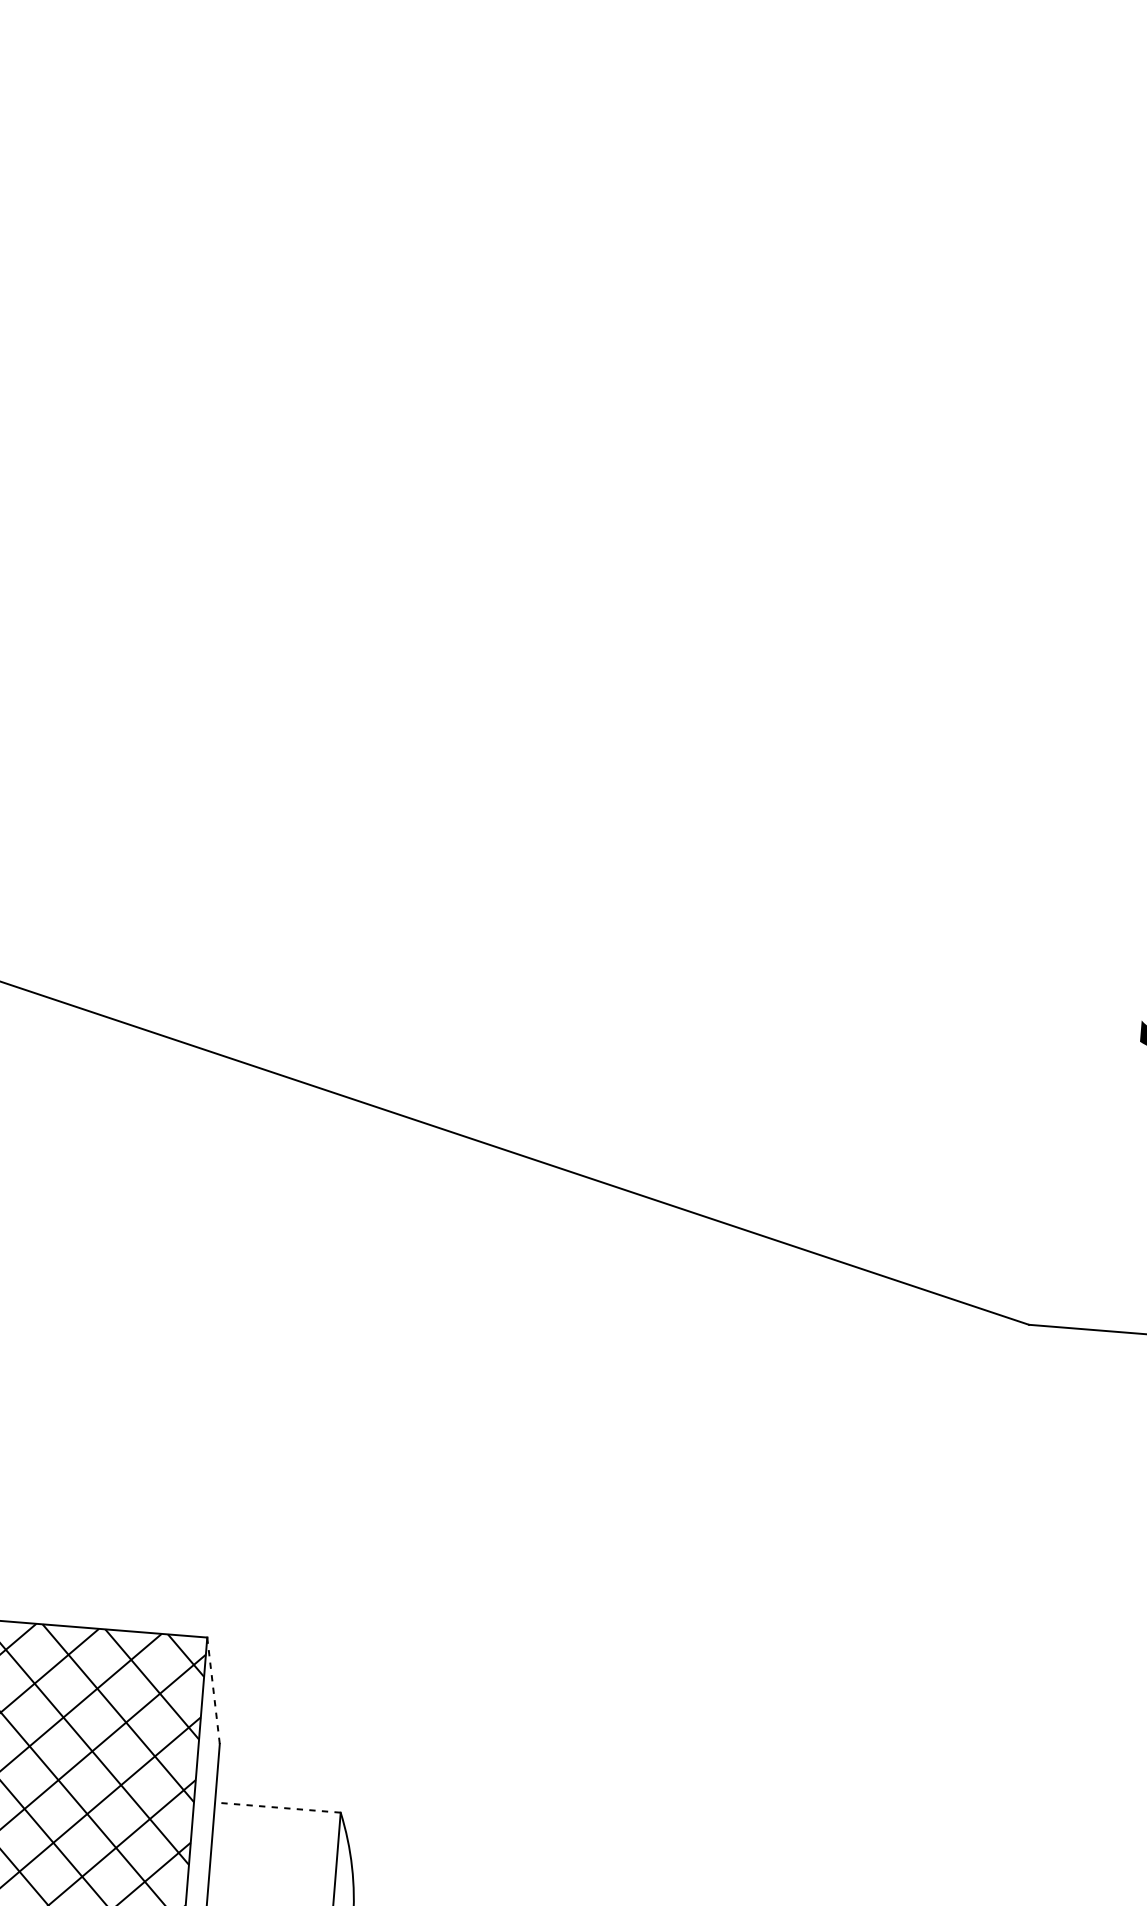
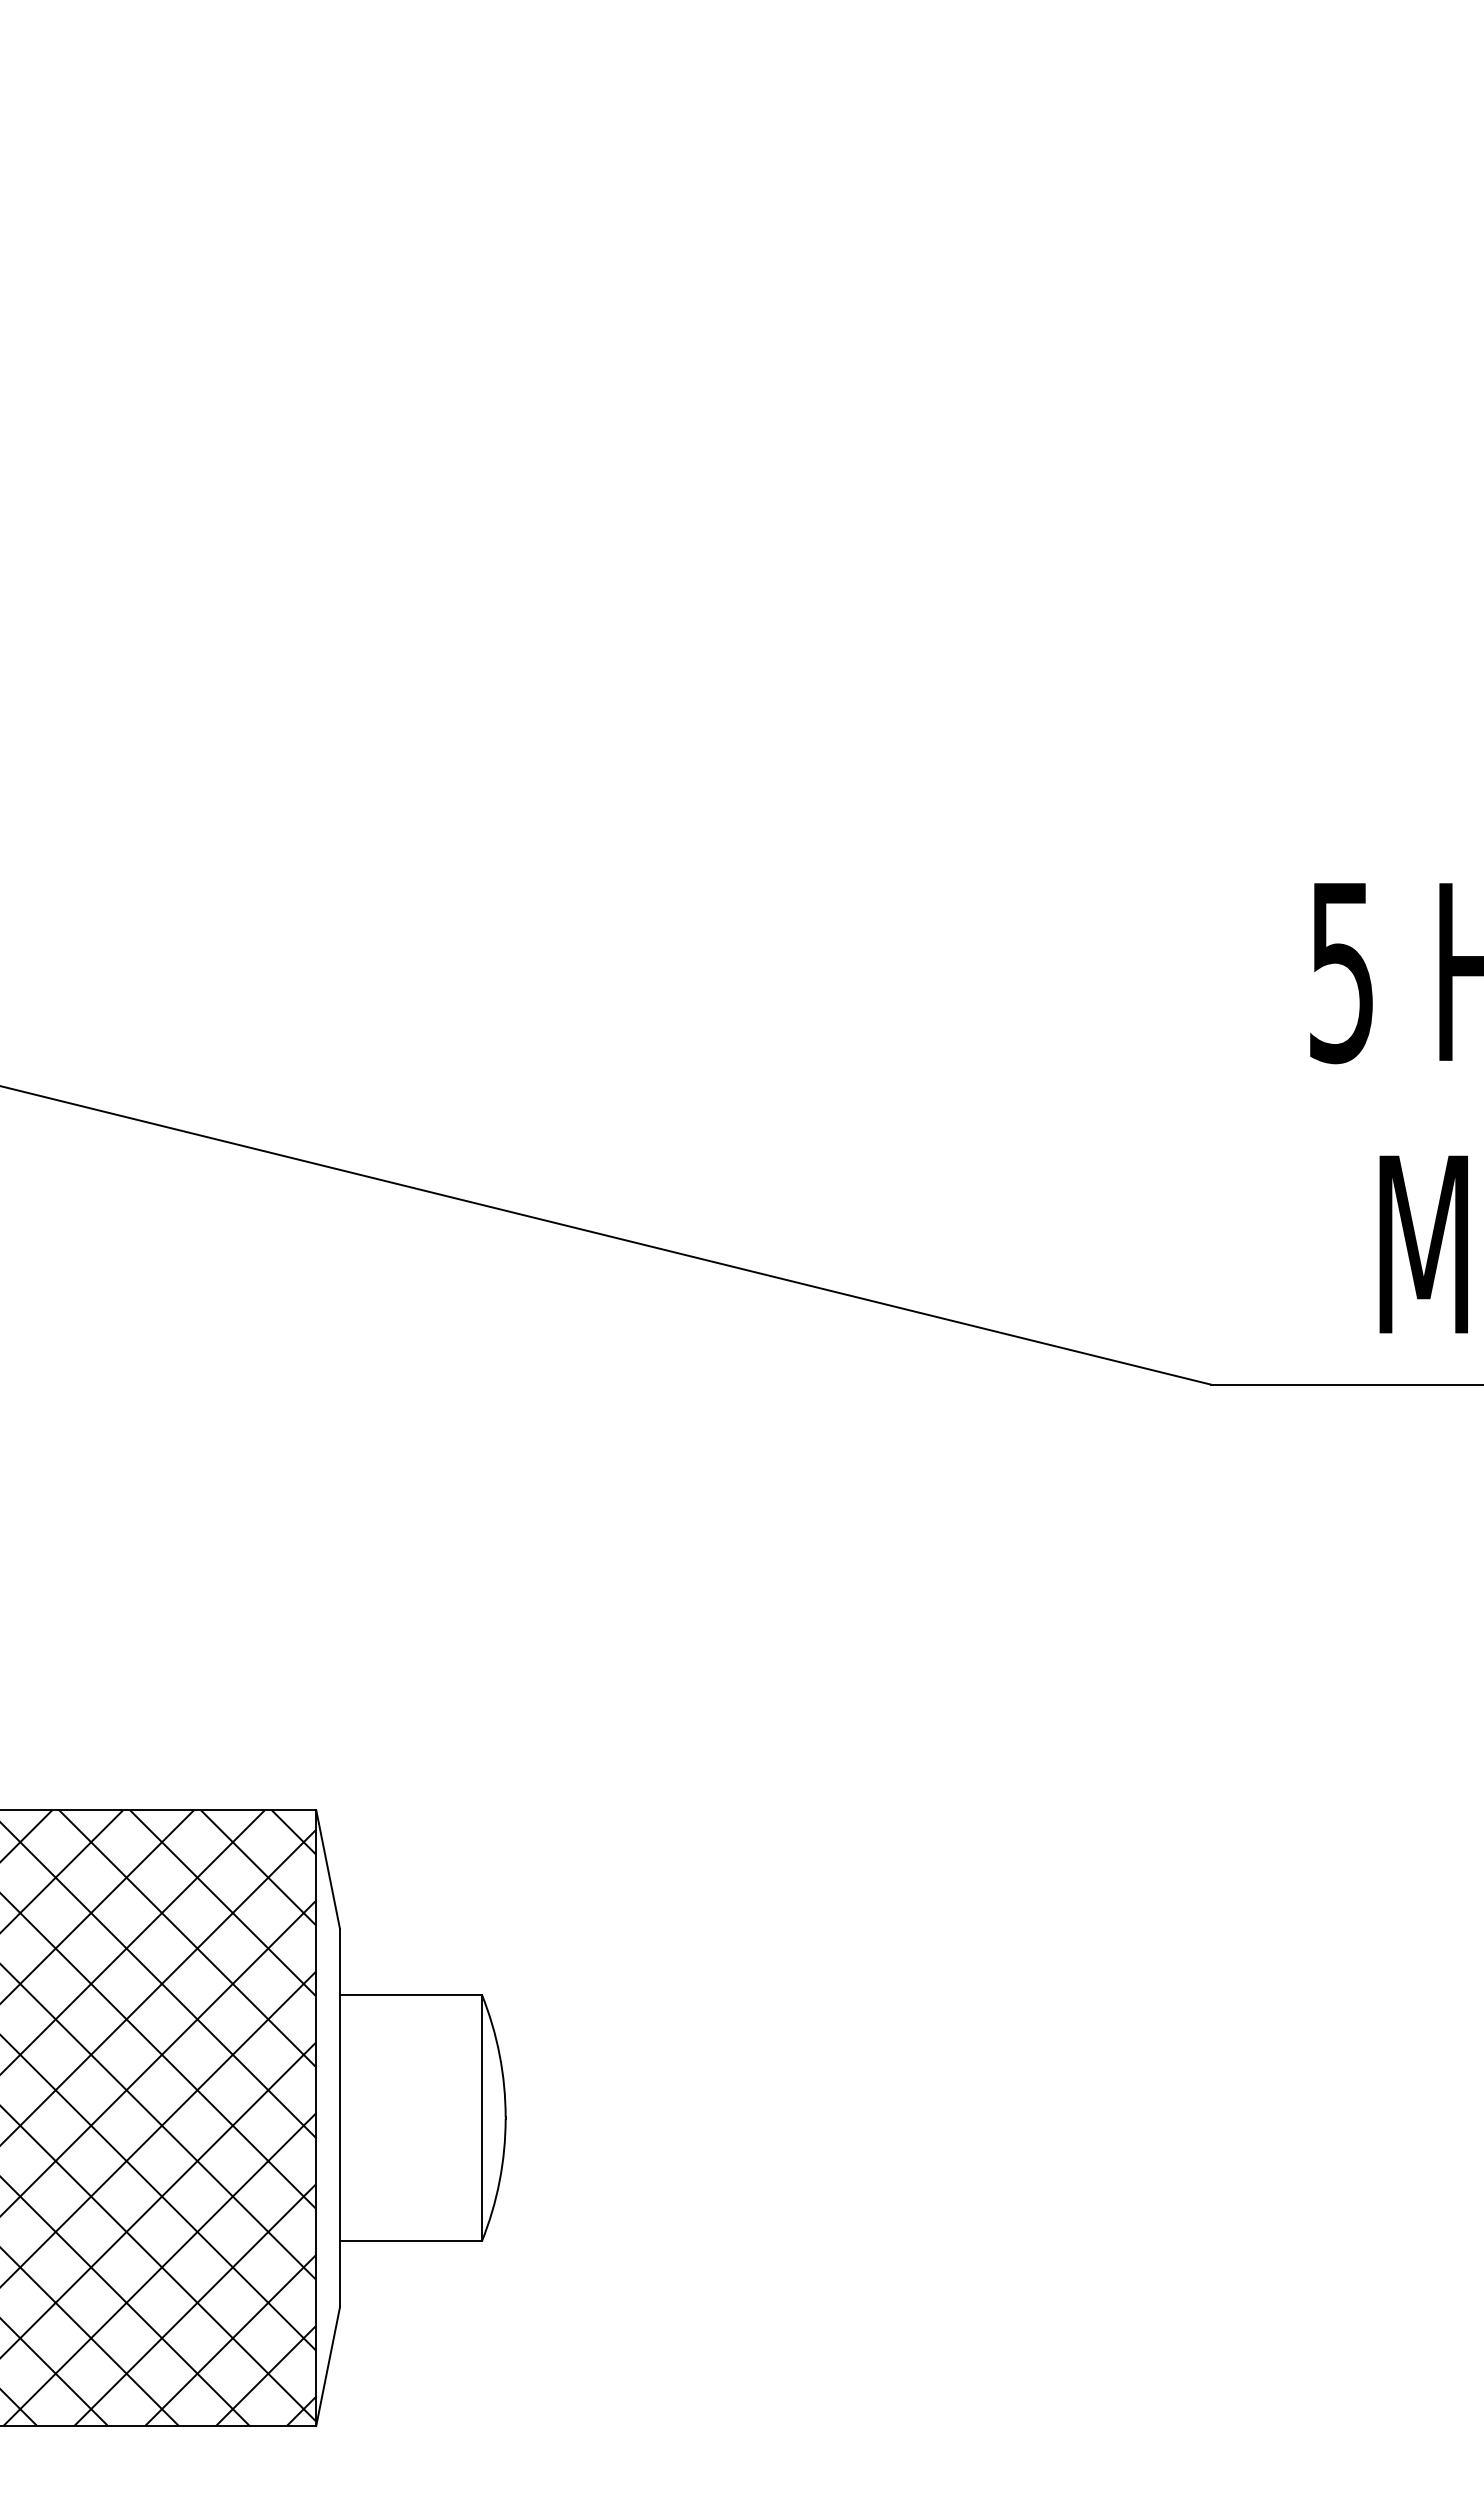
line: (213, 1690) -> (328, 1869), dashed -> solid
line: (277, 1807) -> (410, 1994), dashed -> solid

